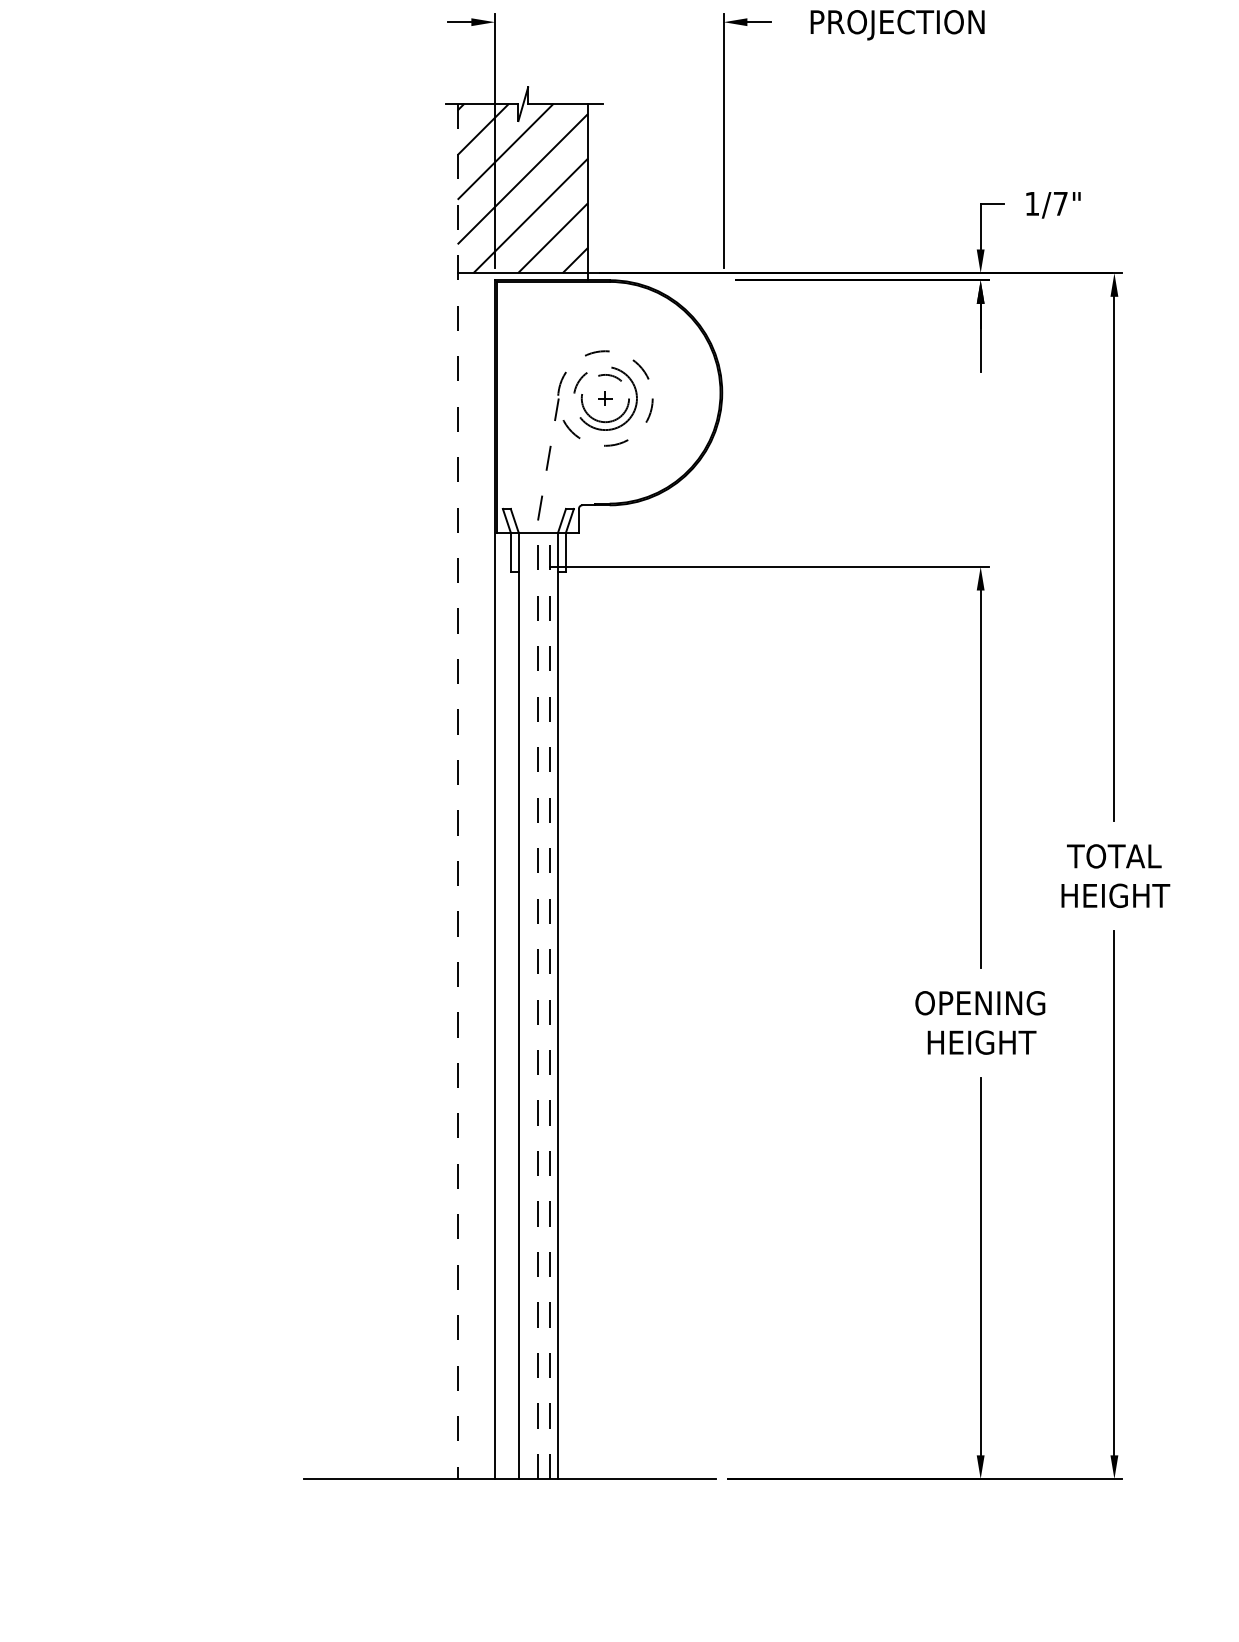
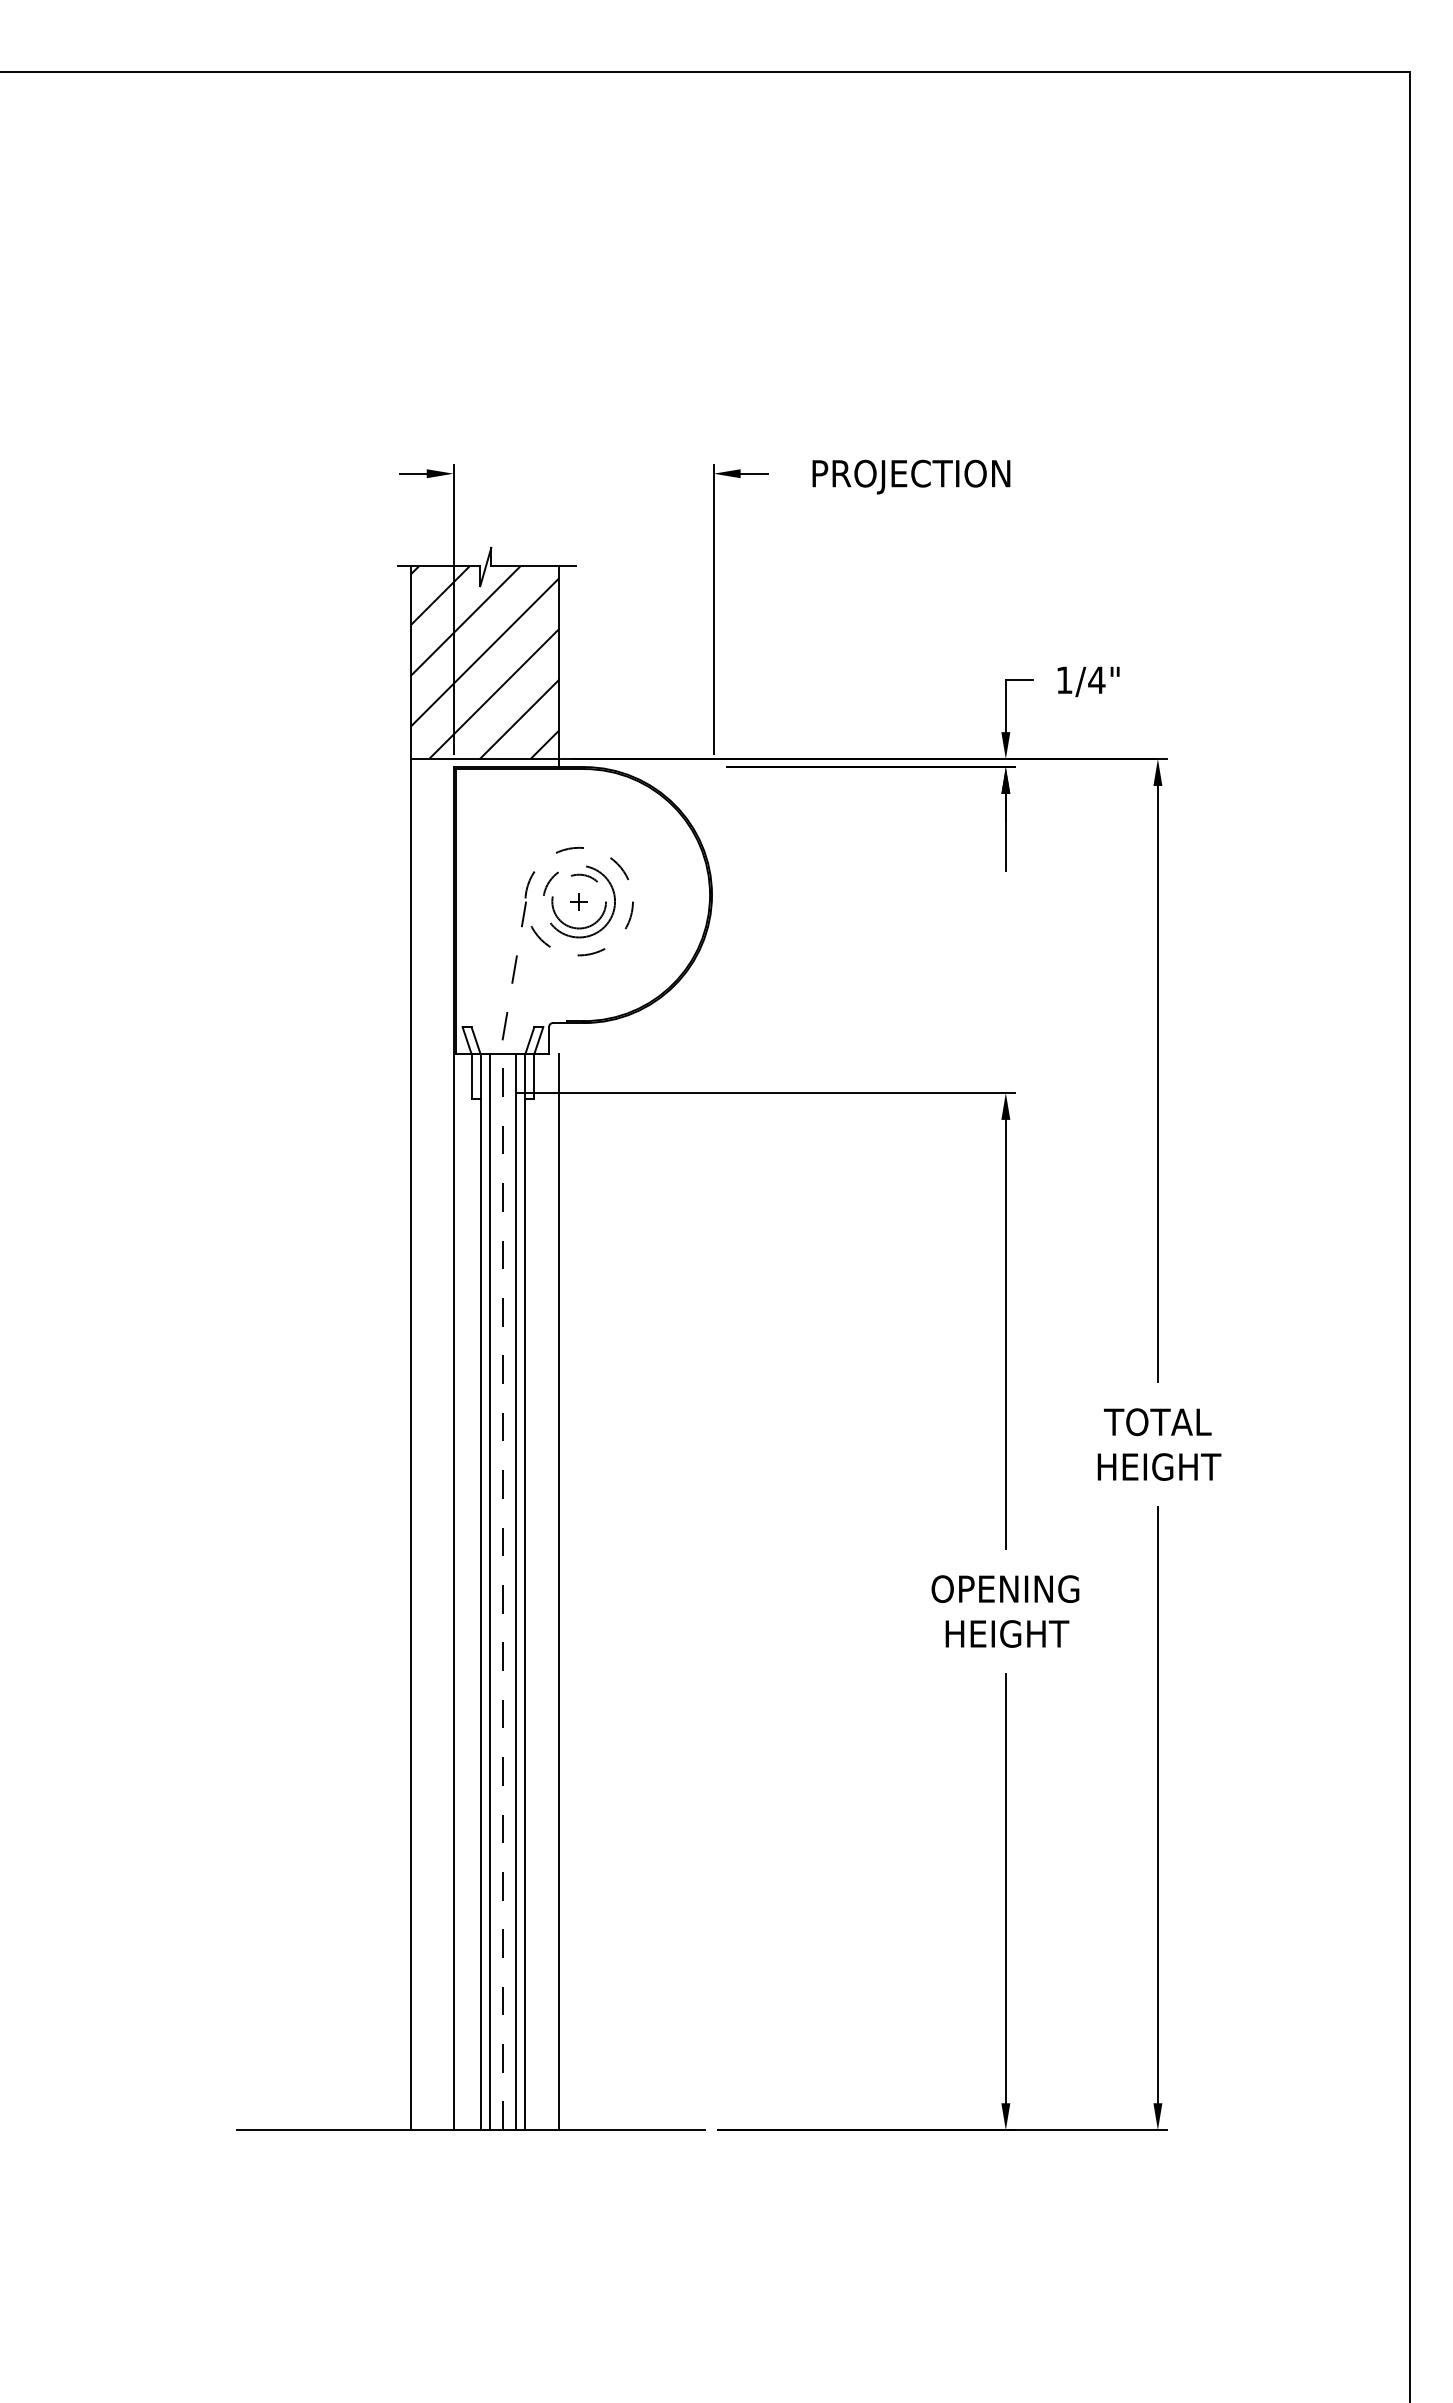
text: (1060, 203) -> (1096, 679), 1/7" -> 1/4"
line: (457, 791) -> (411, 1348), dashed -> solid
line: (550, 1005) -> (516, 1591), dashed -> solid
line: (526, 1006) -> (489, 1592), added
line: (588, 1006) -> (559, 1592), added

